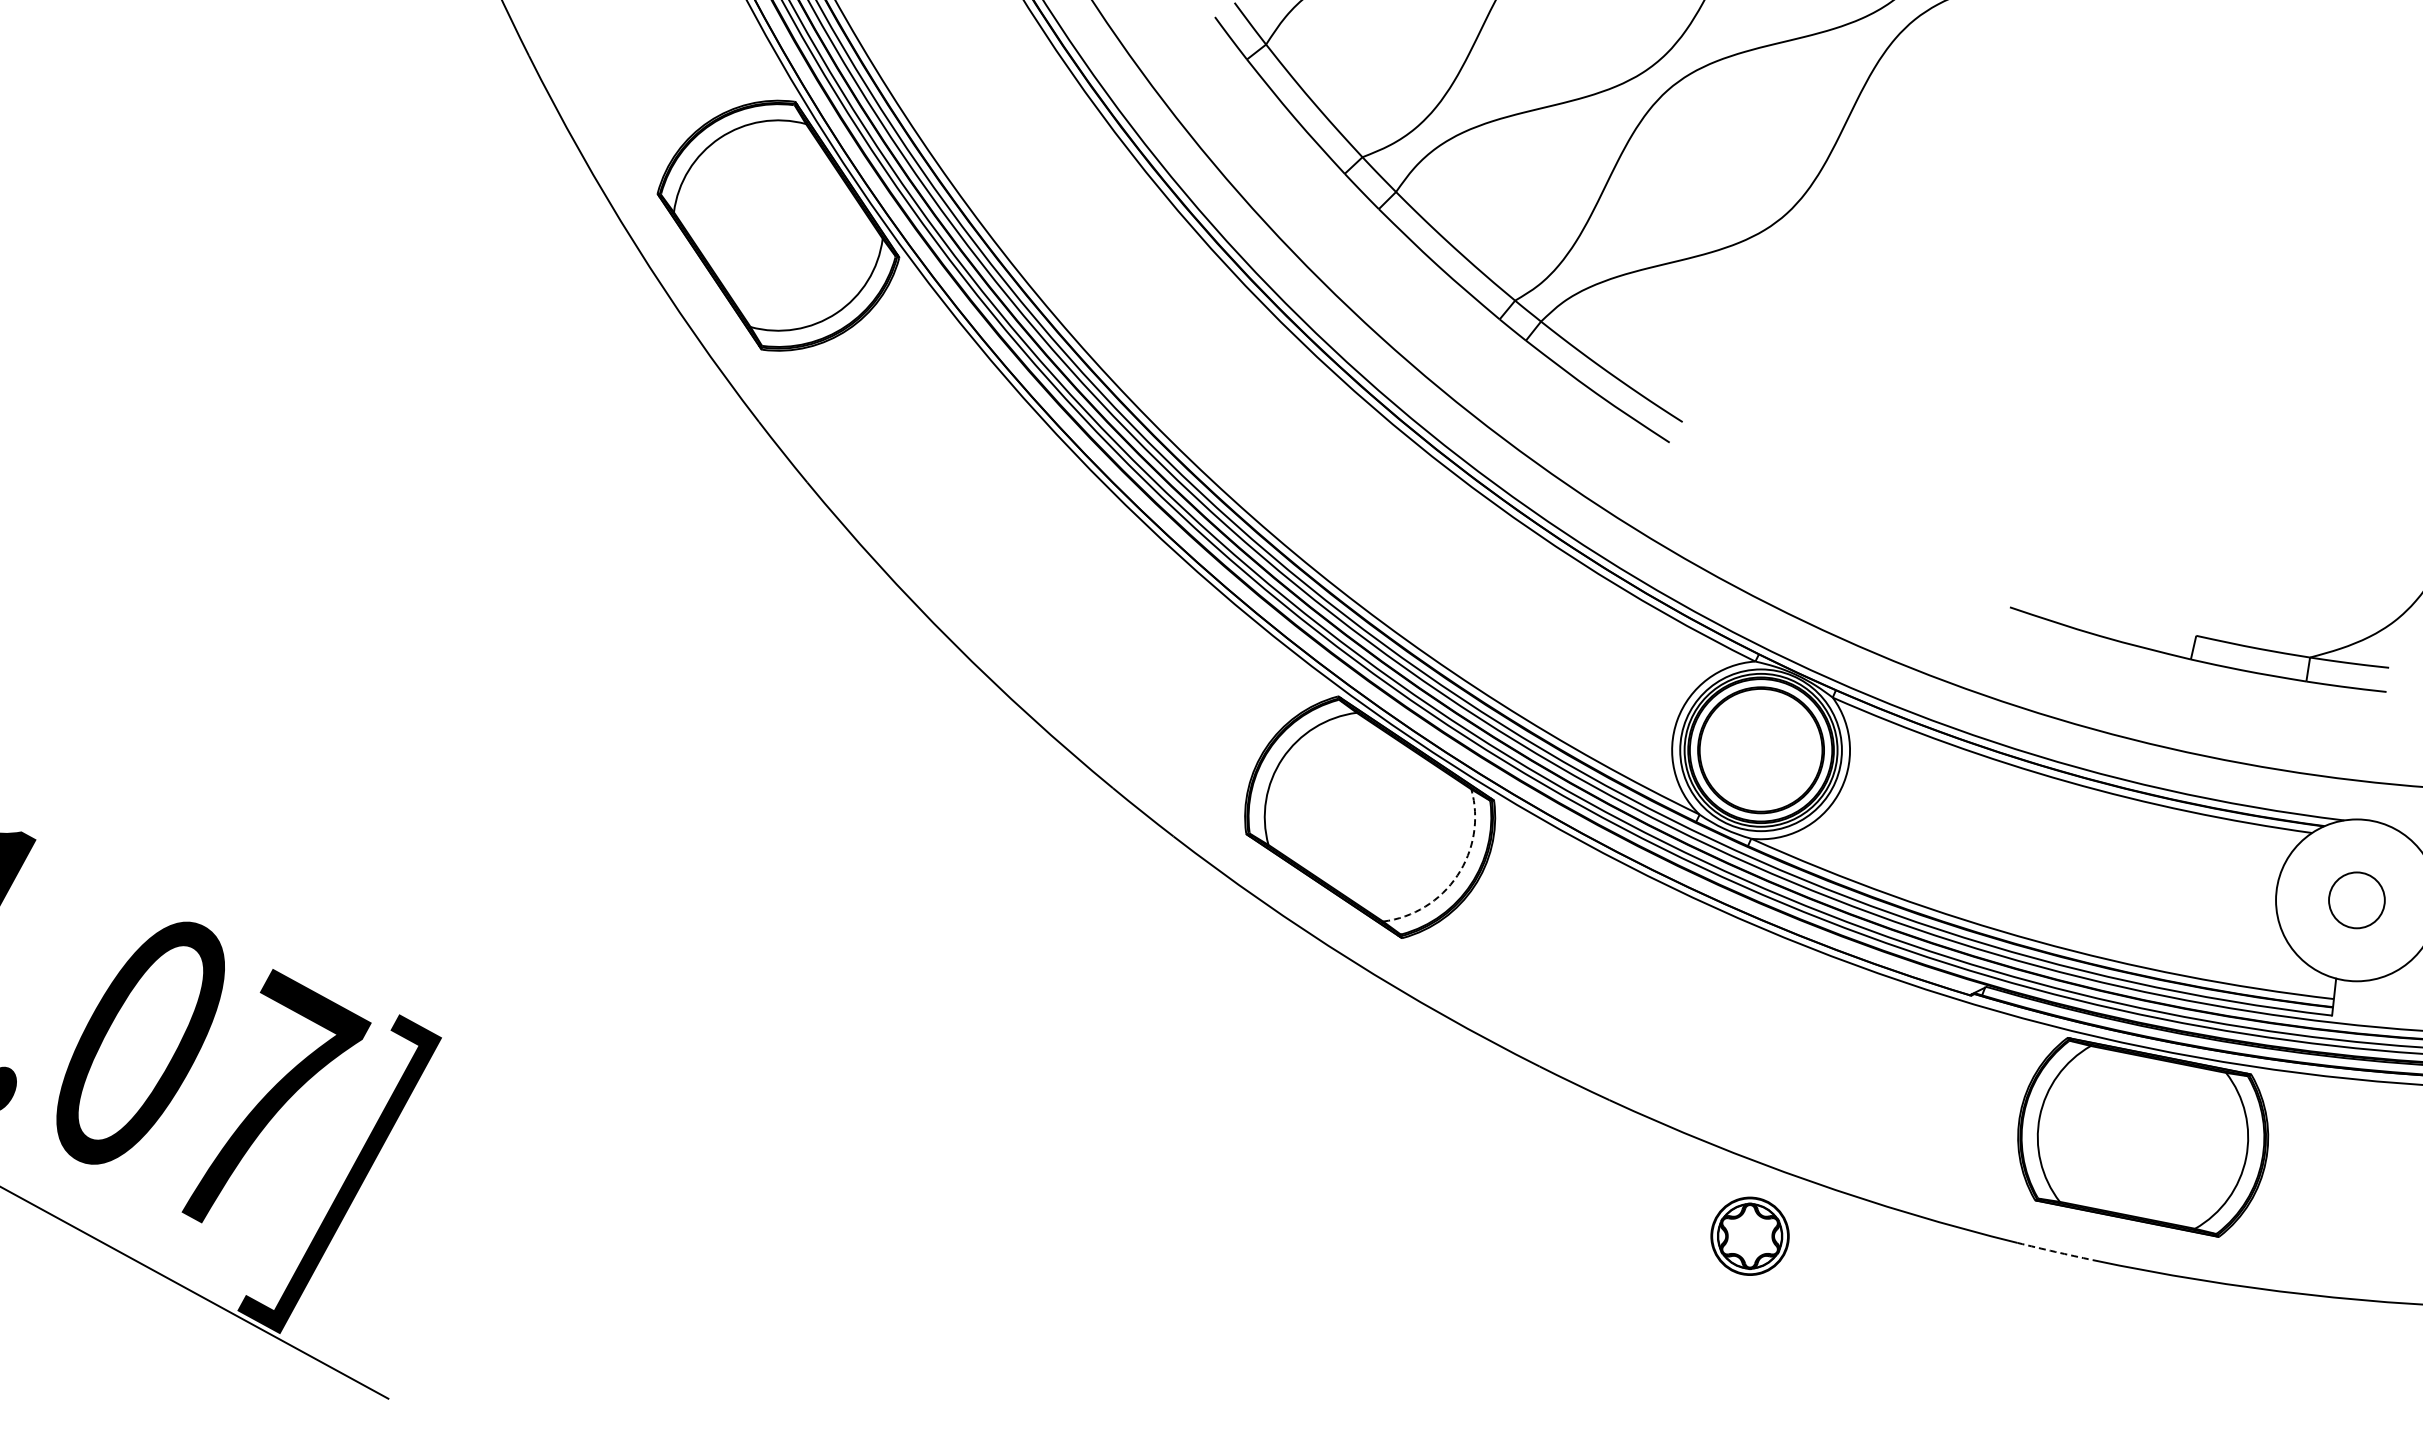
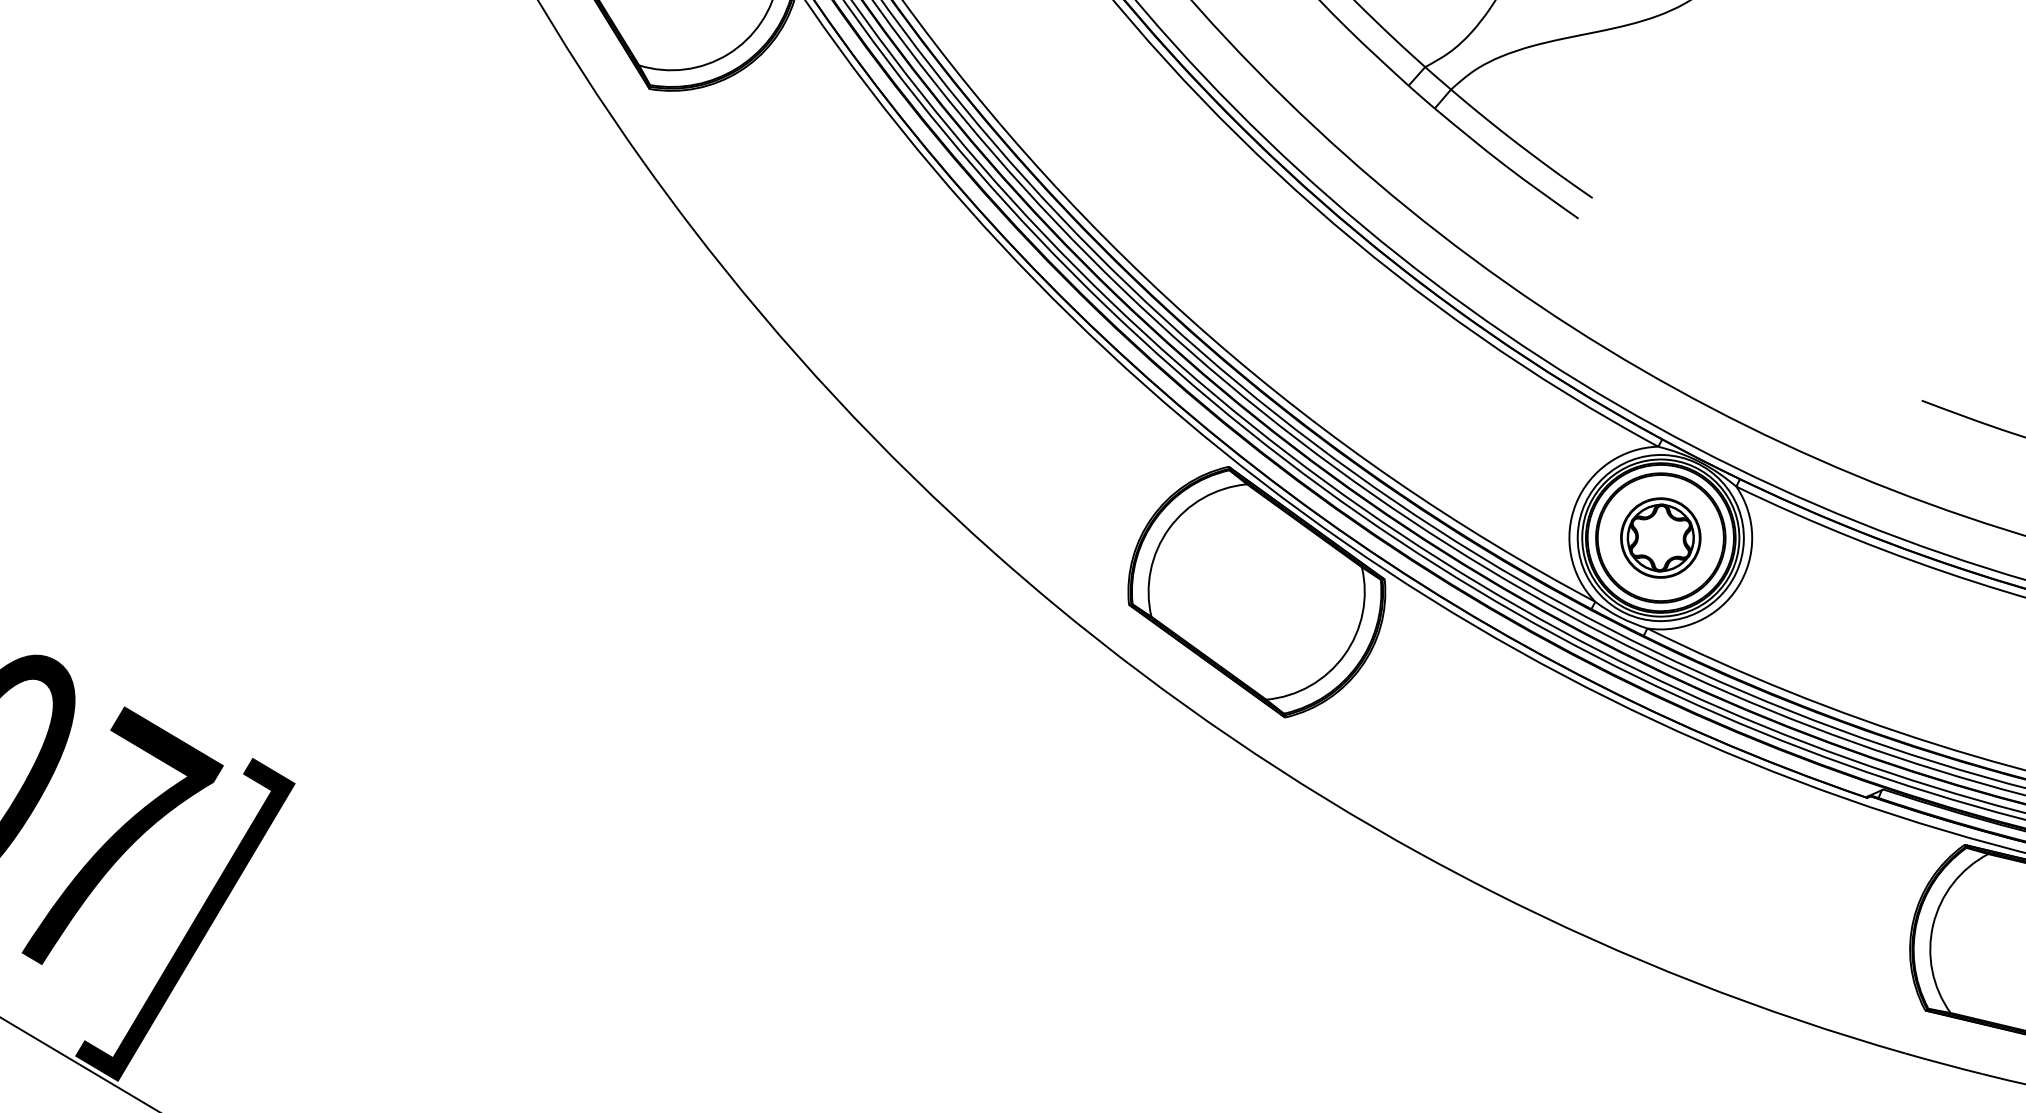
arc: (1457, 875) -> (1344, 655), dashed -> solid
part: (1749, 1235) -> (1660, 537), moved
arc: (2055, 1251) -> (1944, 1063), dashed -> solid

